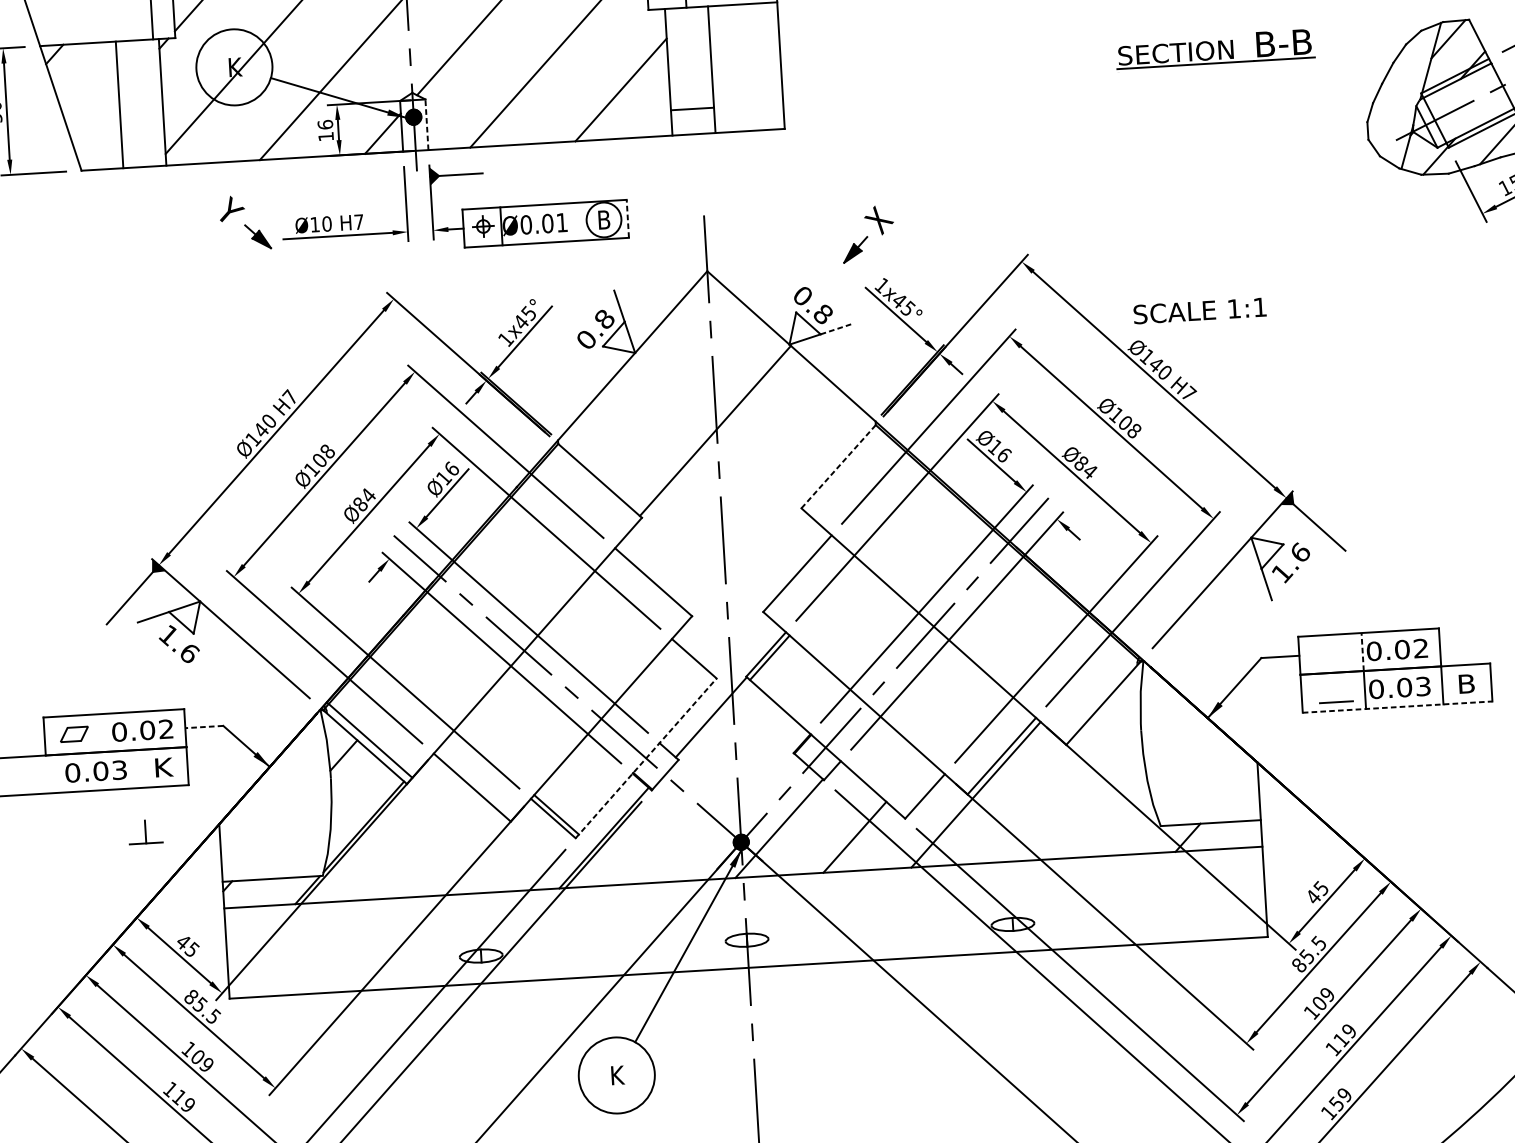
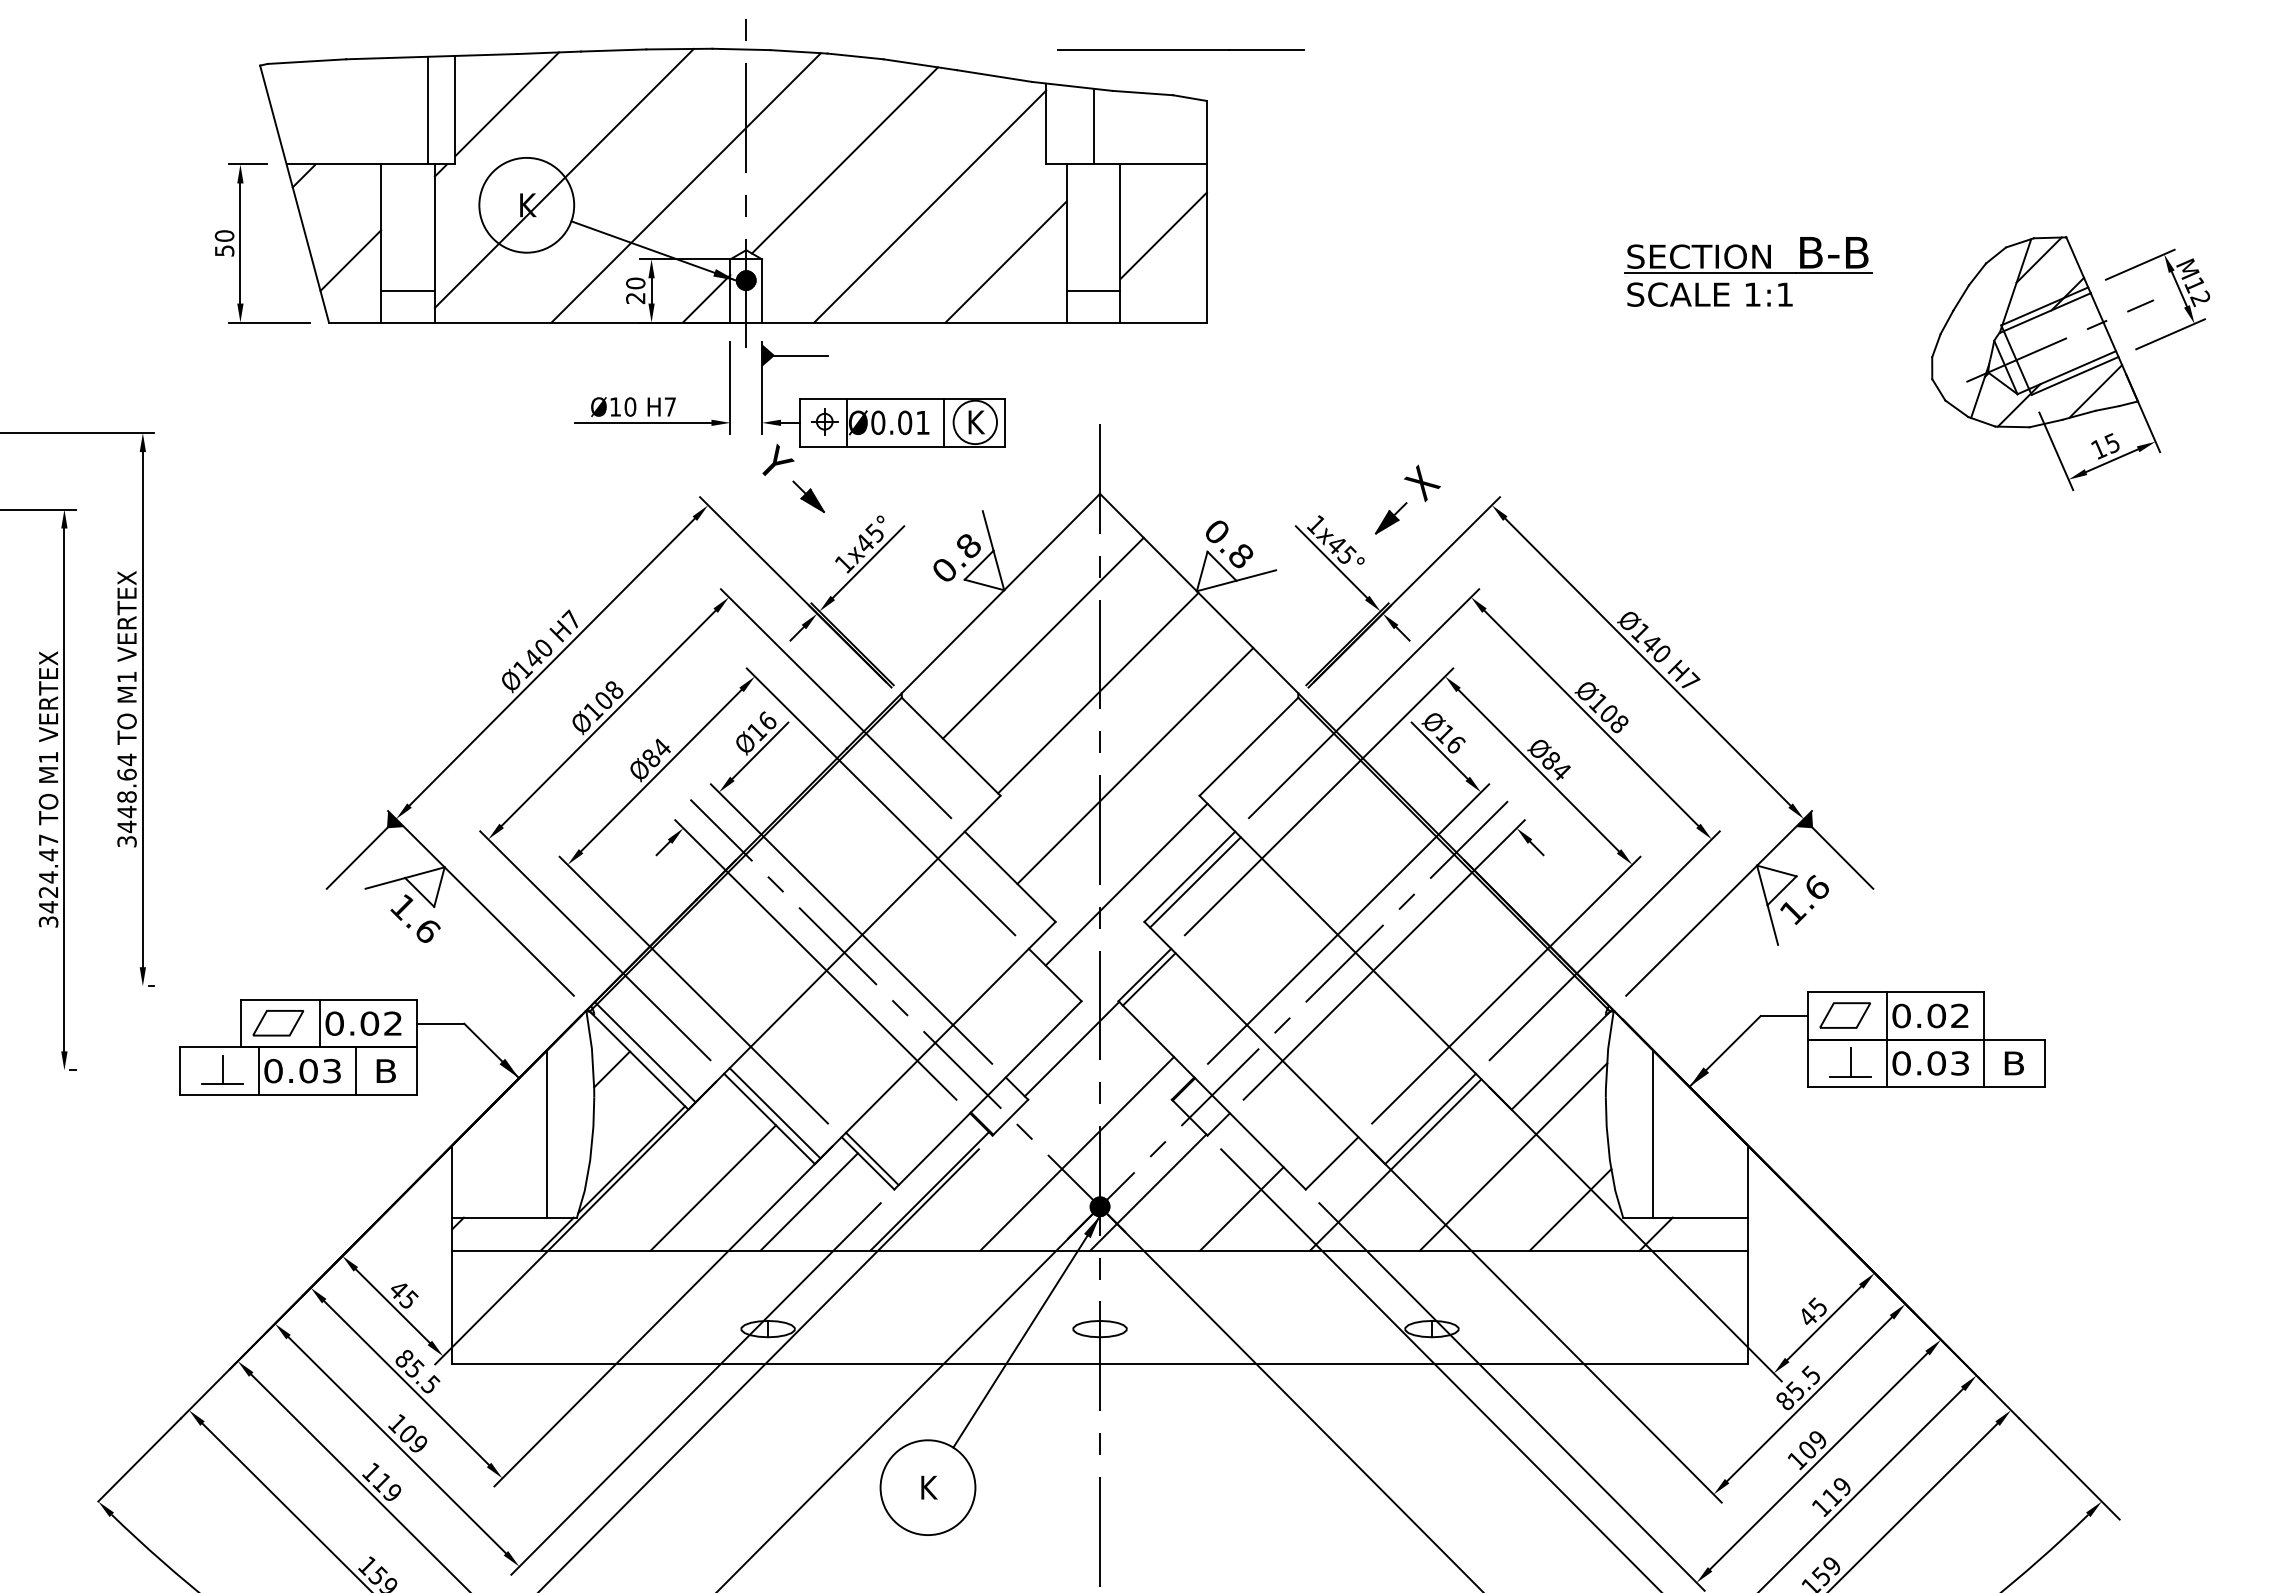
line: (745, 61) -> (1163, 235), added
line: (95, 119) -> (350, 260), added
line: (427, 124) -> (762, 290), dashed -> solid
text: (325, 130) -> (635, 290), 16 -> 20
line: (142, 141) -> (407, 290), added
line: (628, 218) -> (1005, 422), dashed -> solid
text: (604, 219) -> (976, 422), B -> K
line: (578, 221) -> (943, 422), added
part: (244, 222) -> (793, 477), moved
part: (867, 234) -> (1407, 499), moved
text: (1199, 310) -> (1709, 294), moved
line: (836, 329) -> (1256, 575), dashed -> solid
line: (668, 389) -> (1042, 637), added
line: (838, 466) -> (1248, 746), dashed -> solid
line: (748, 487) -> (1135, 765), added
line: (802, 577) -> (1195, 882), added
line: (747, 582) -> (1126, 884), added
line: (1362, 652) -> (1887, 1016), dashed -> solid
part: (1328, 653) -> (1844, 1015), added
line: (1335, 690) -> (1850, 1062), added
line: (1398, 707) -> (1927, 1087), dashed -> solid
line: (204, 726) -> (440, 1023), dashed -> solid
line: (108, 732) -> (320, 1023), added
part: (74, 734) -> (278, 1023), size x1.43
line: (1181, 757) -> (1653, 1133), added
line: (645, 758) -> (987, 1095), dashed -> solid
text: (164, 767) -> (387, 1070), K -> B
line: (138, 768) -> (355, 1070), added
line: (61, 773) -> (259, 1070), added
line: (1070, 782) -> (1513, 1156), added
line: (476, 783) -> (774, 1113), added
line: (720, 800) -> (1077, 1153), added
line: (294, 809) -> (546, 1133), added
line: (1118, 822) -> (1570, 1209), added
part: (145, 831) -> (222, 1069), moved
line: (430, 845) -> (713, 1187), added
line: (507, 851) -> (808, 1201), added

